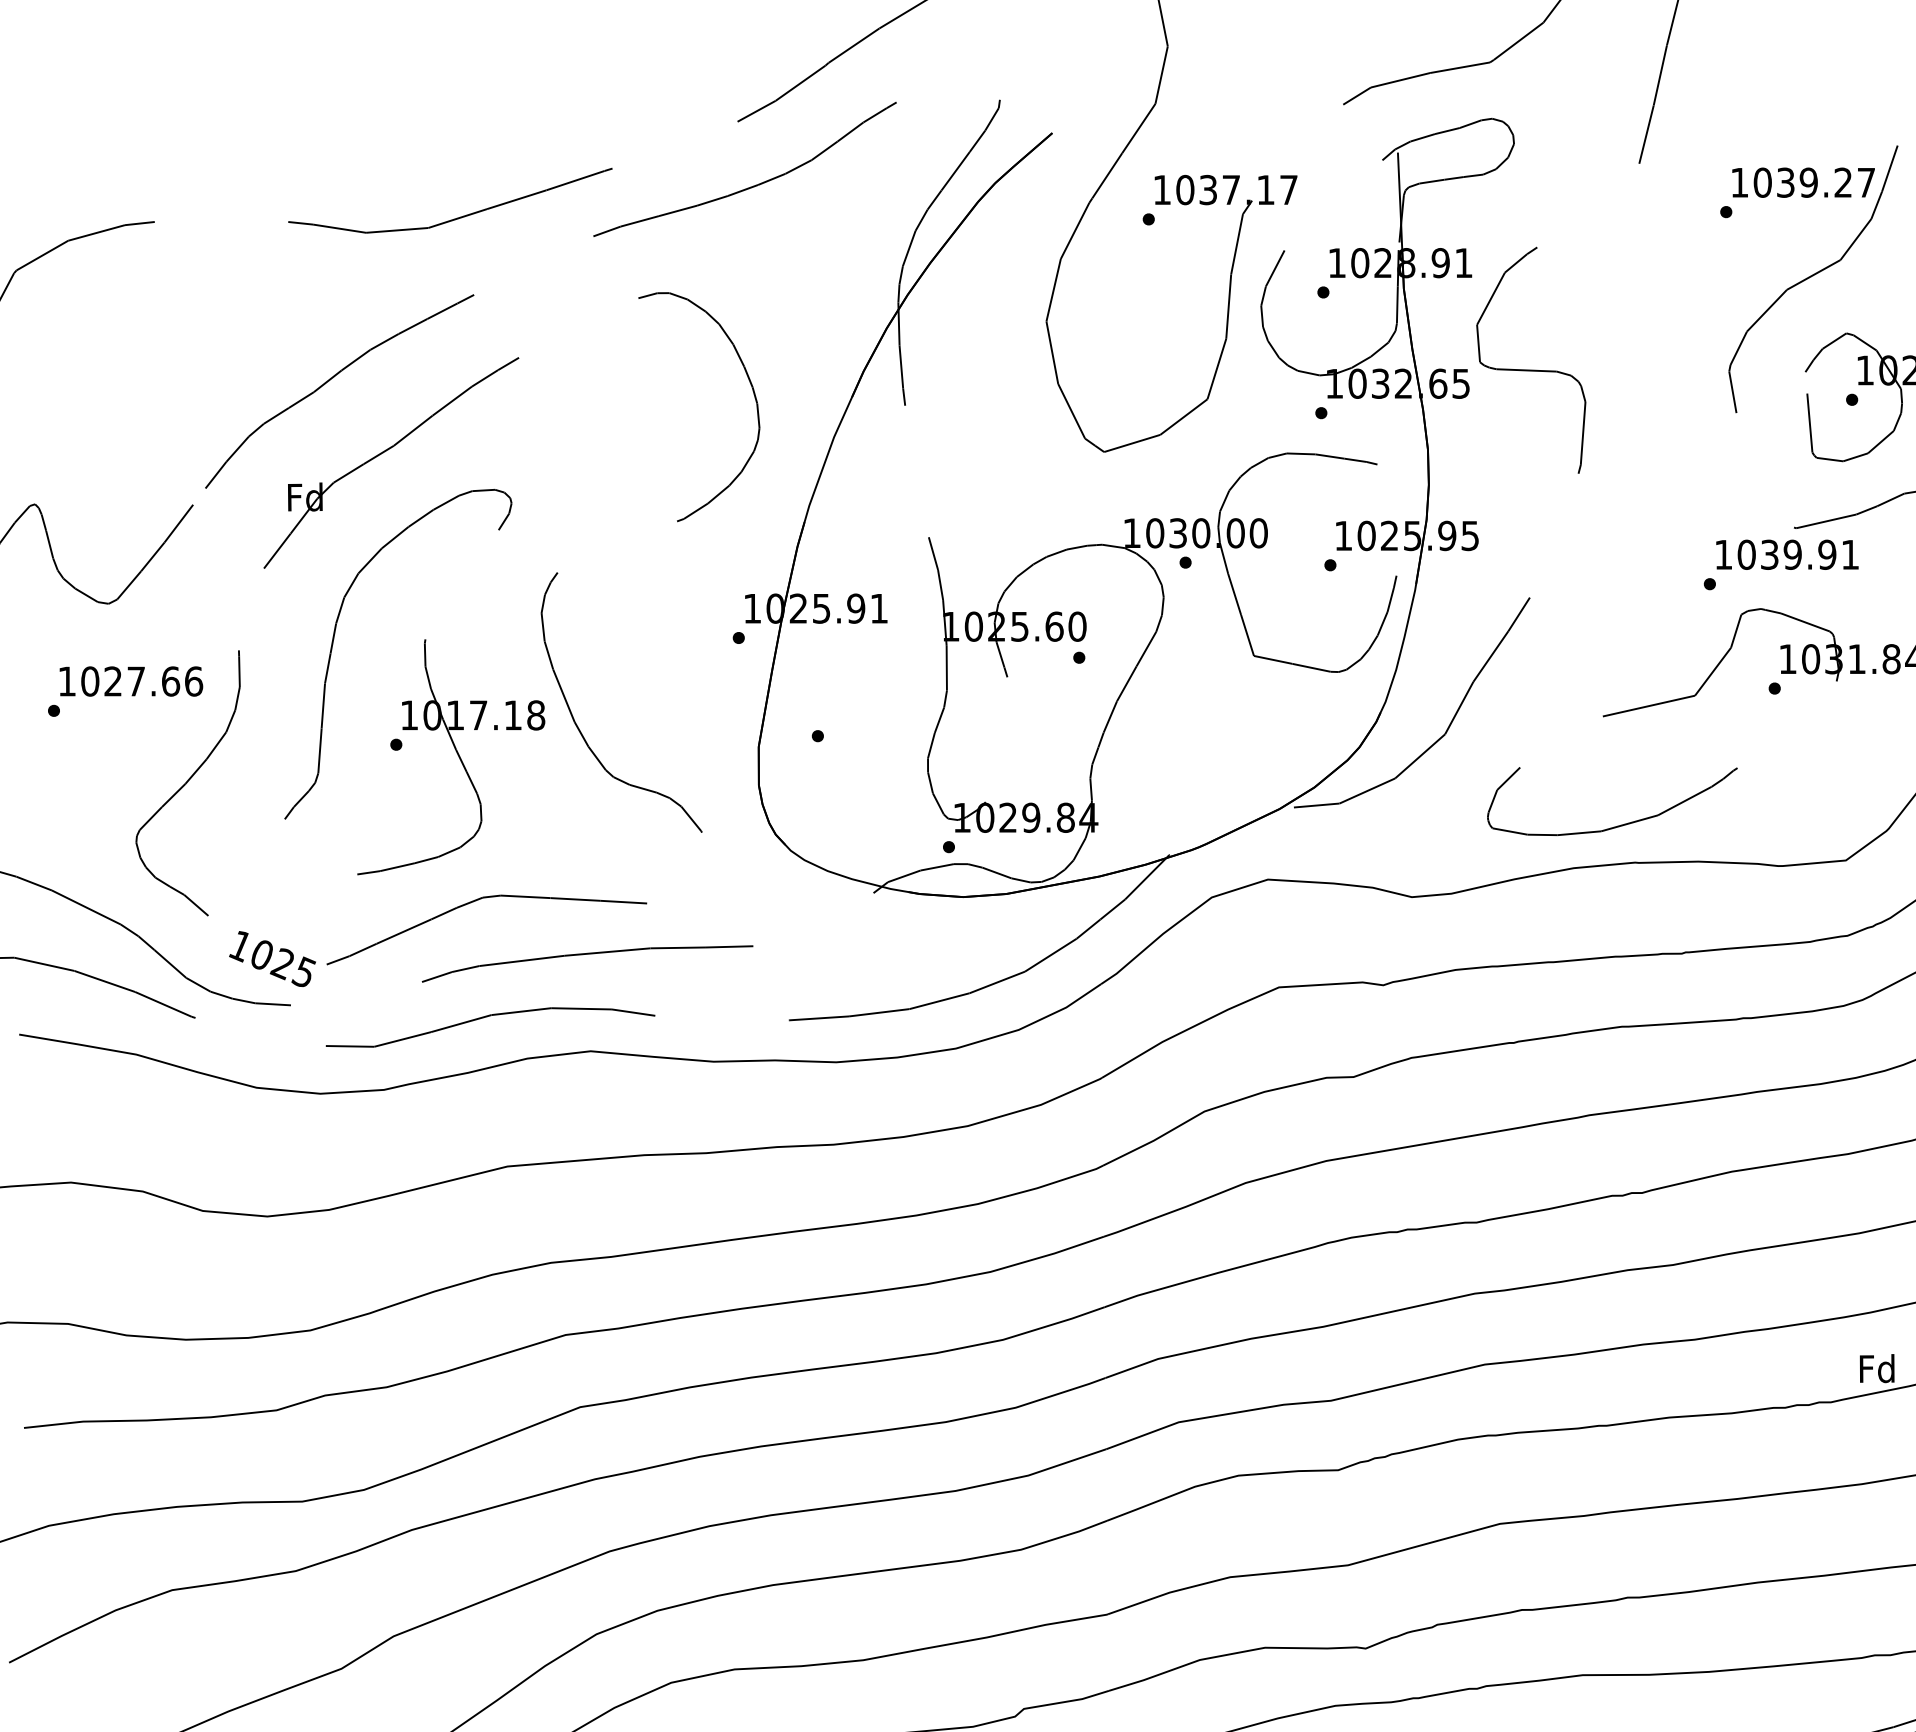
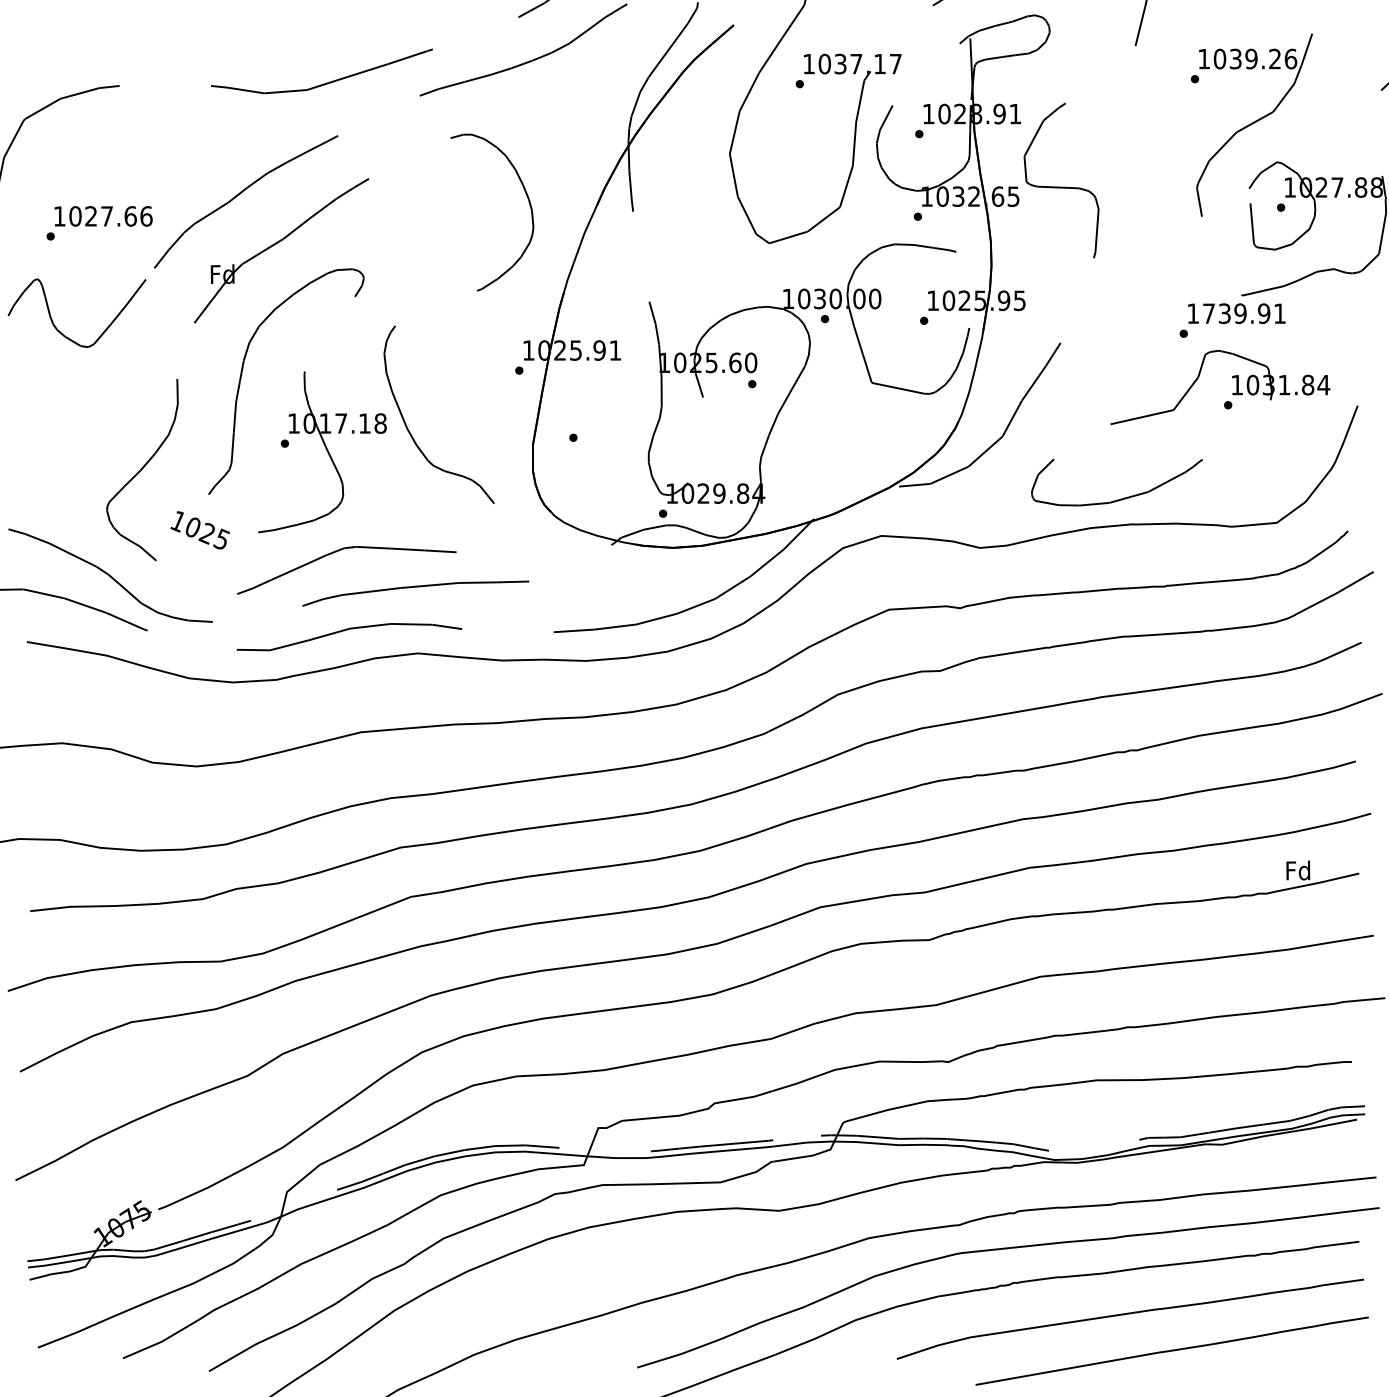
text: (1865, 181) -> (1290, 58), 1039.27 -> 1039.26
text: (1745, 554) -> (1208, 313), 1039.91 -> 1739.91
text: (125, 691) -> (99, 223), moved
text: (271, 959) -> (199, 530), moved

